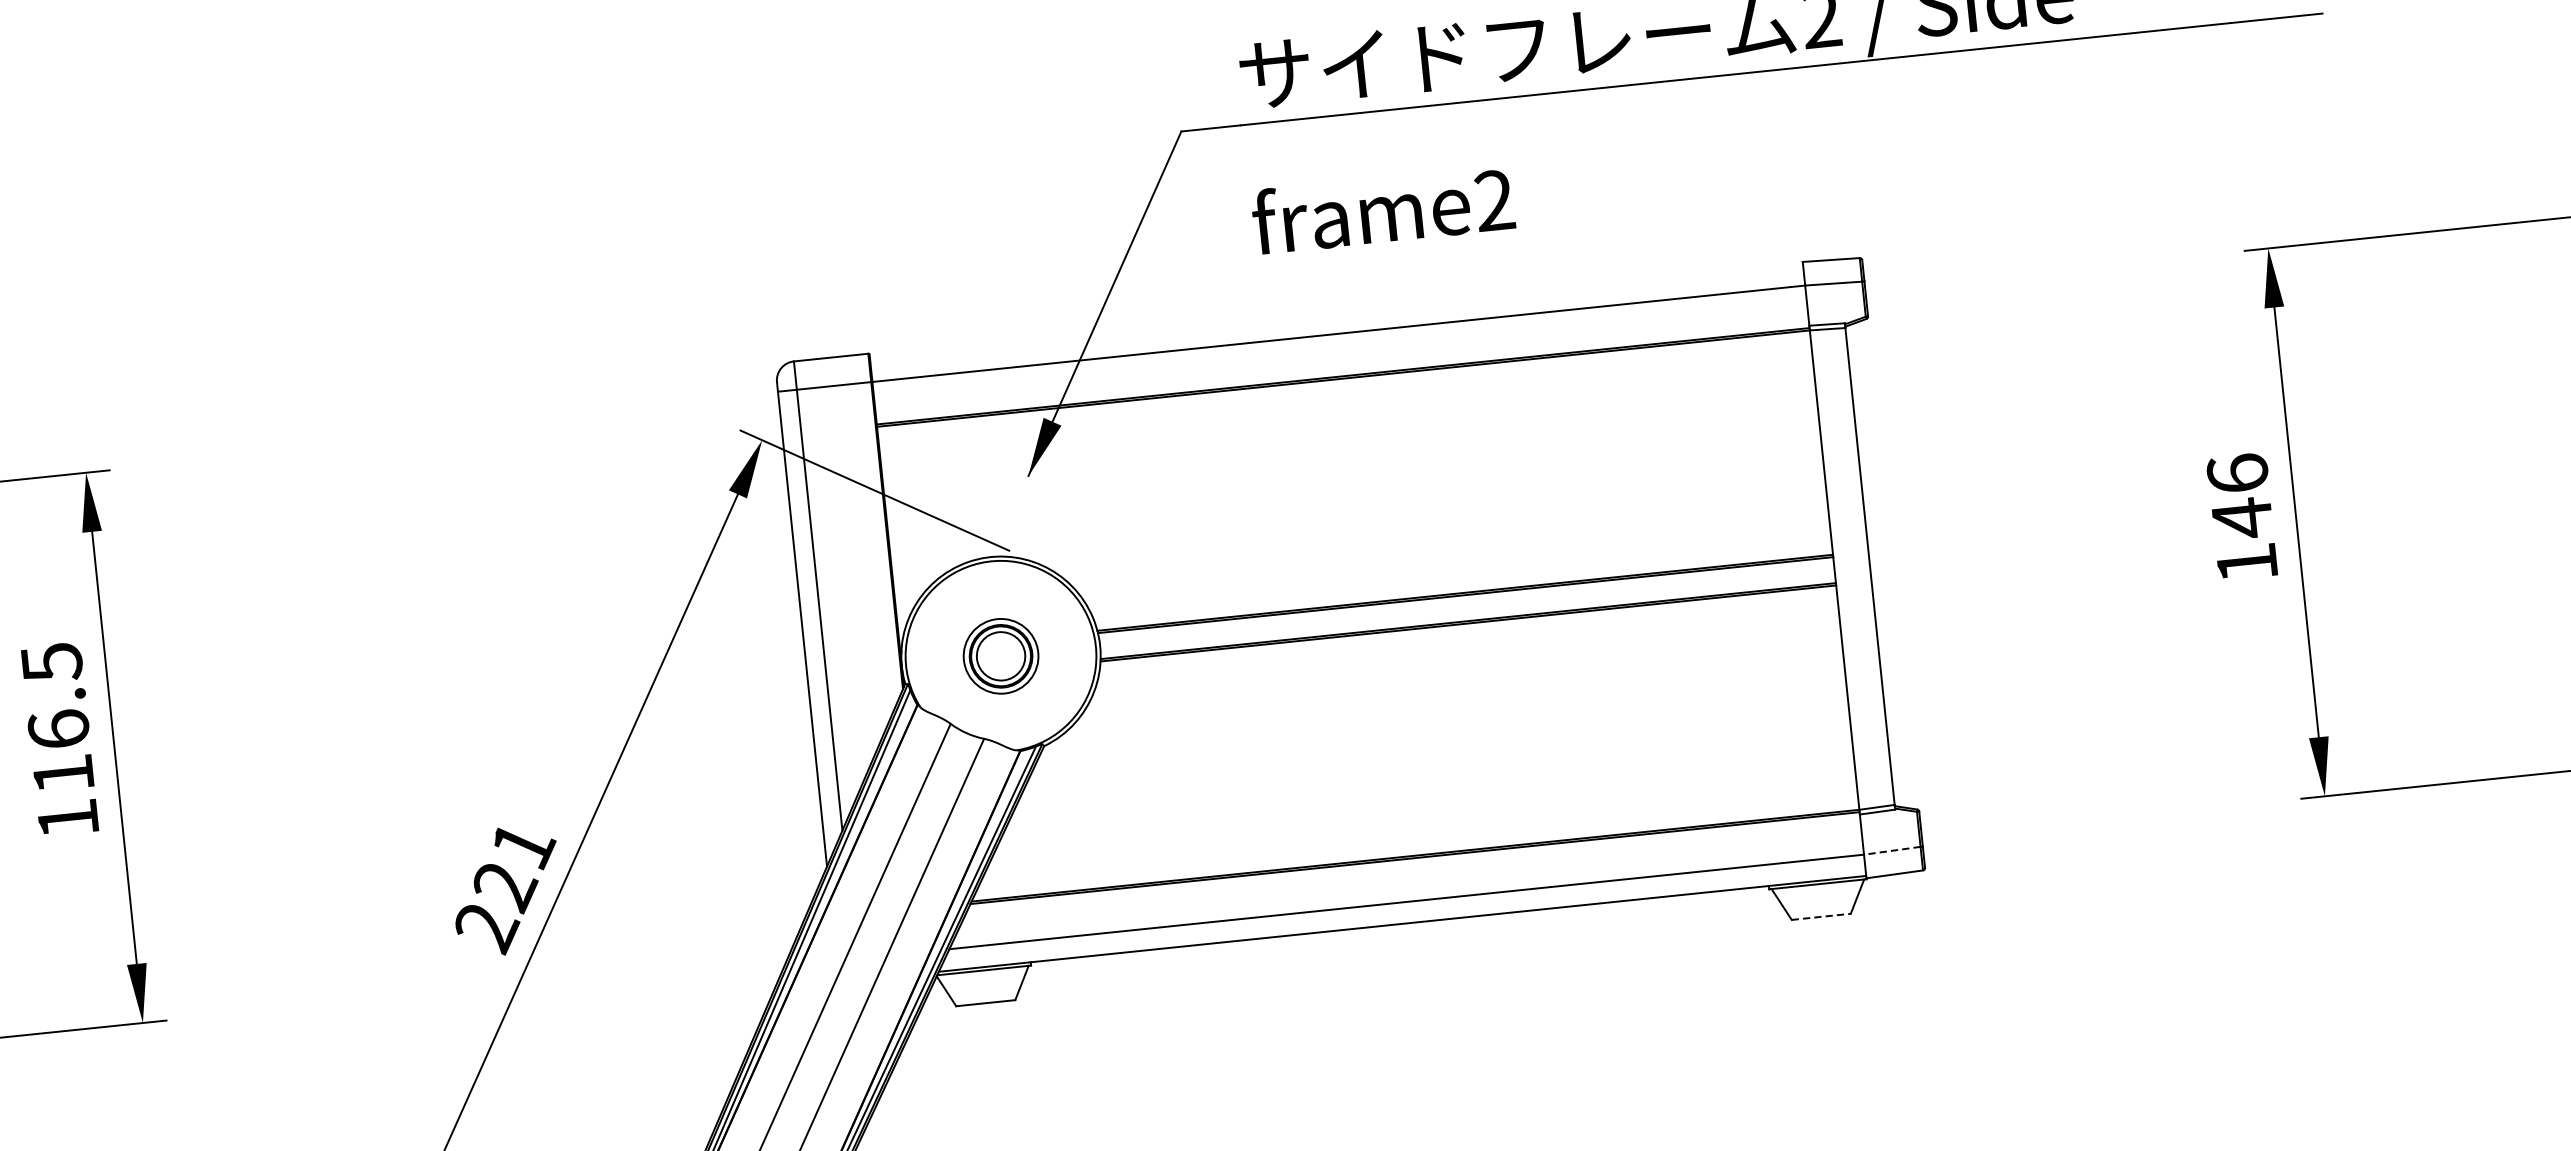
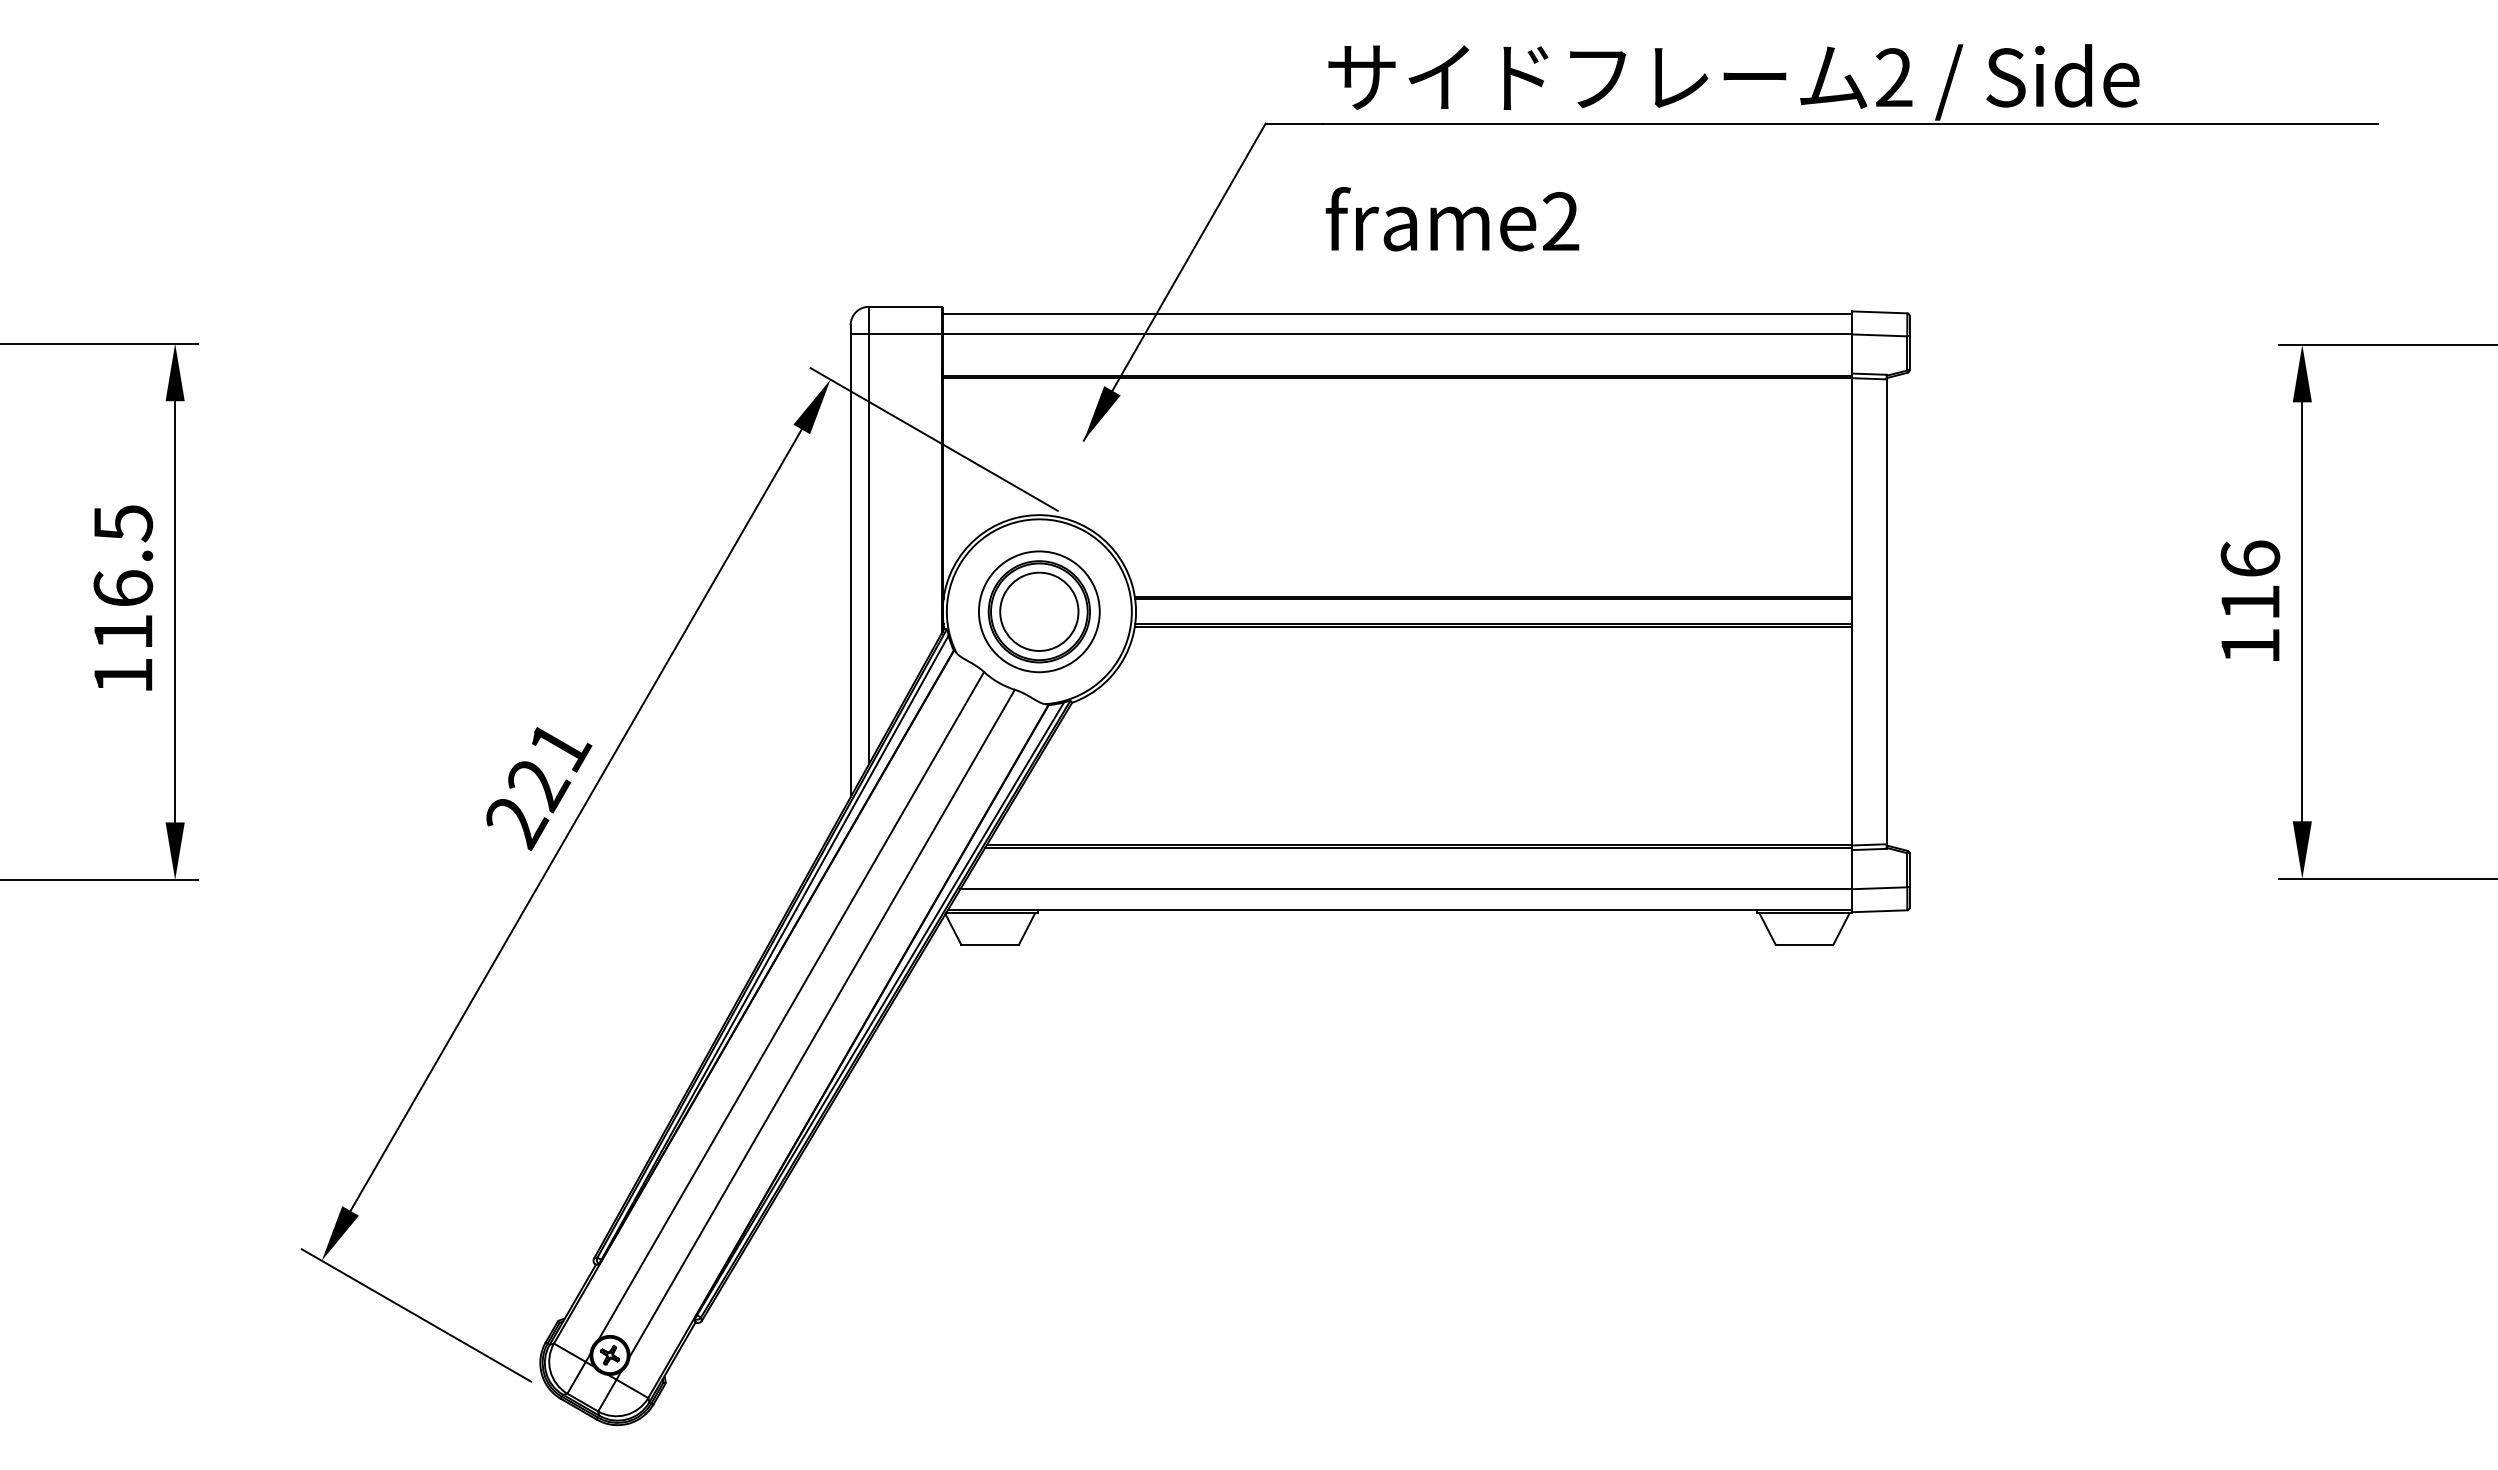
line: (1335, 312) -> (1396, 313), added
text: (2242, 518) -> (2250, 602), 146 -> 116
part: (1001, 655) -> (1039, 611), size x1.67
line: (1892, 851) -> (1879, 888), dashed -> solid
line: (1821, 916) -> (1804, 944), dashed -> solid

